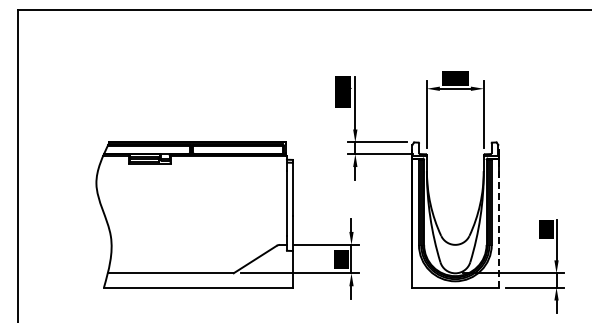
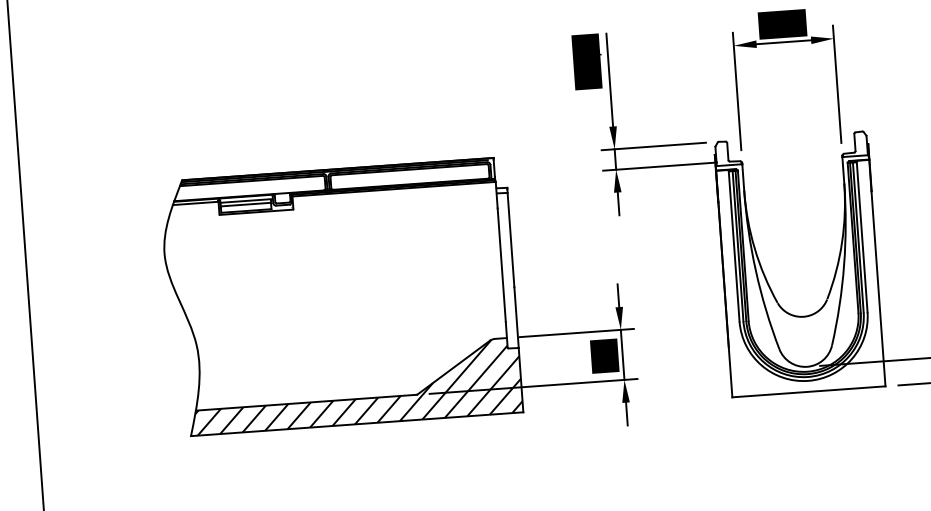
line: (498, 222) -> (876, 271), dashed -> solid
hatch: (199, 266) -> (356, 387), added

